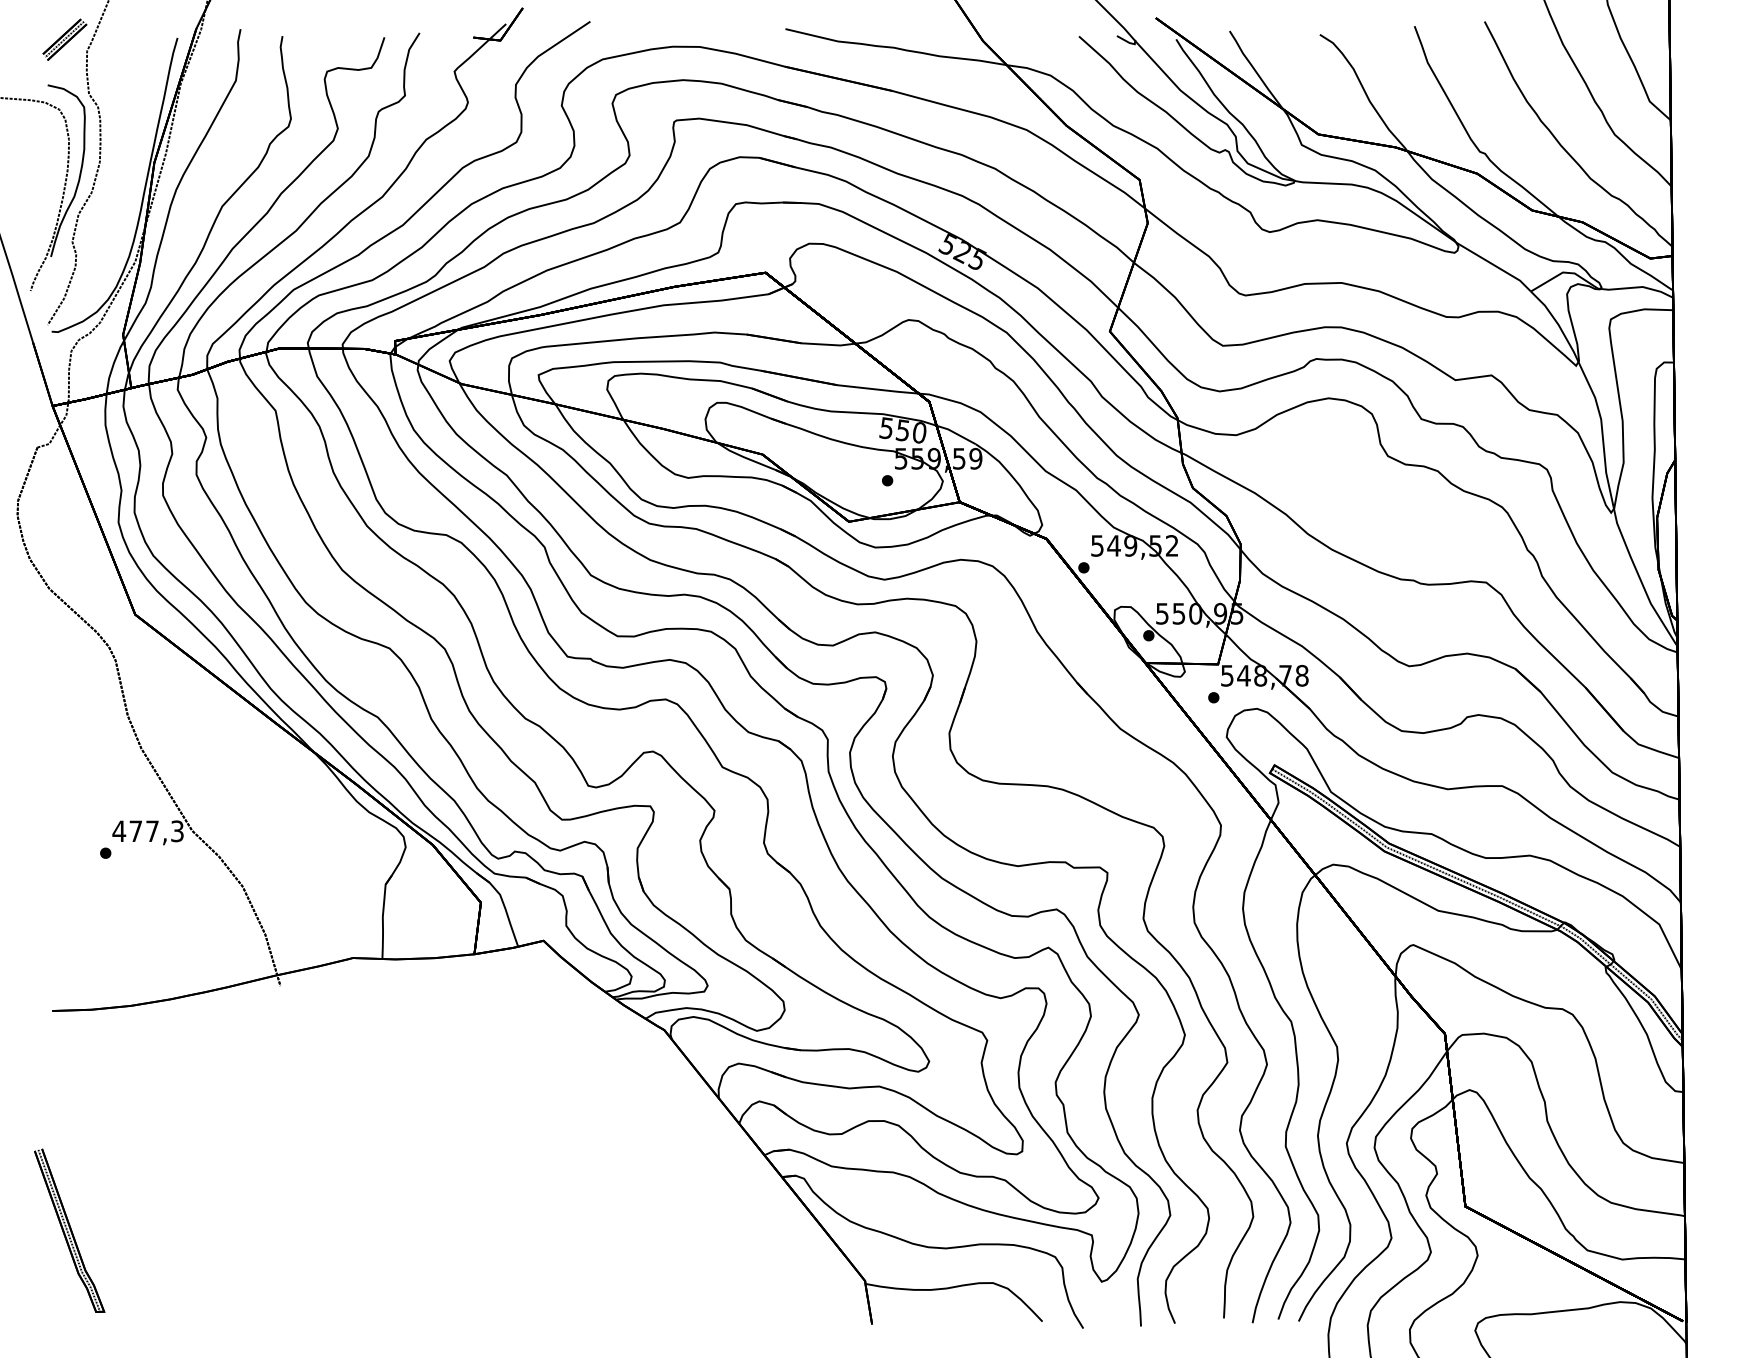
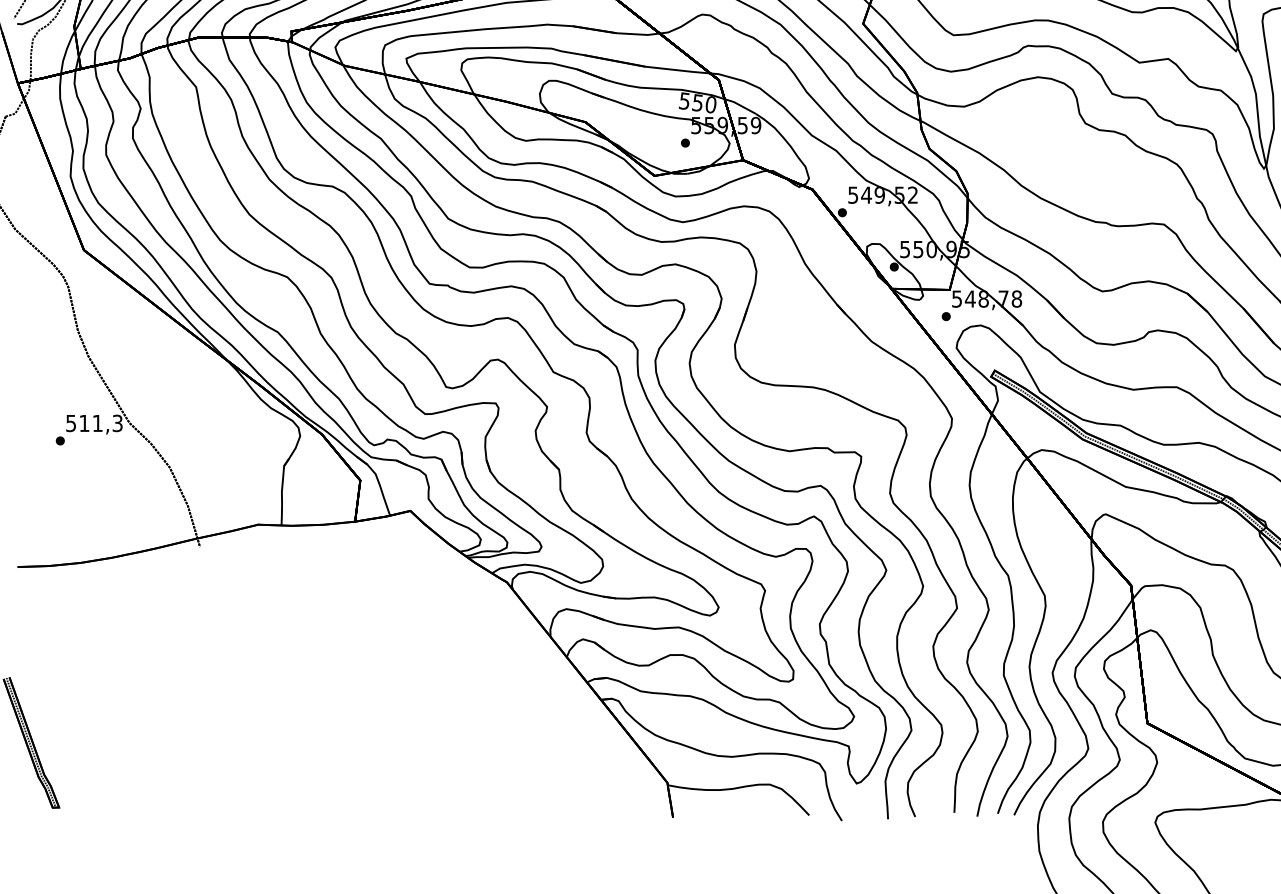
text: (135, 831) -> (84, 423), 477,3 -> 511,3

